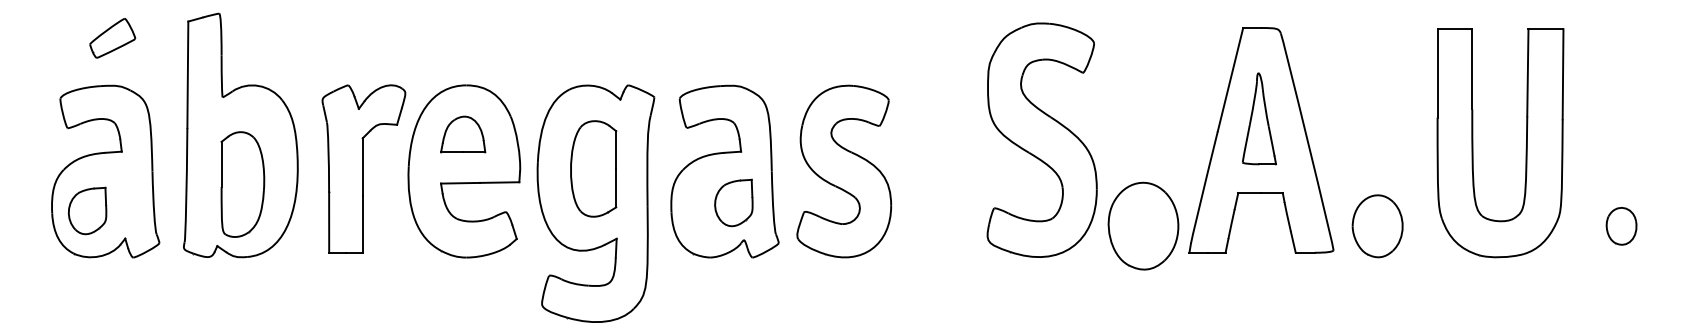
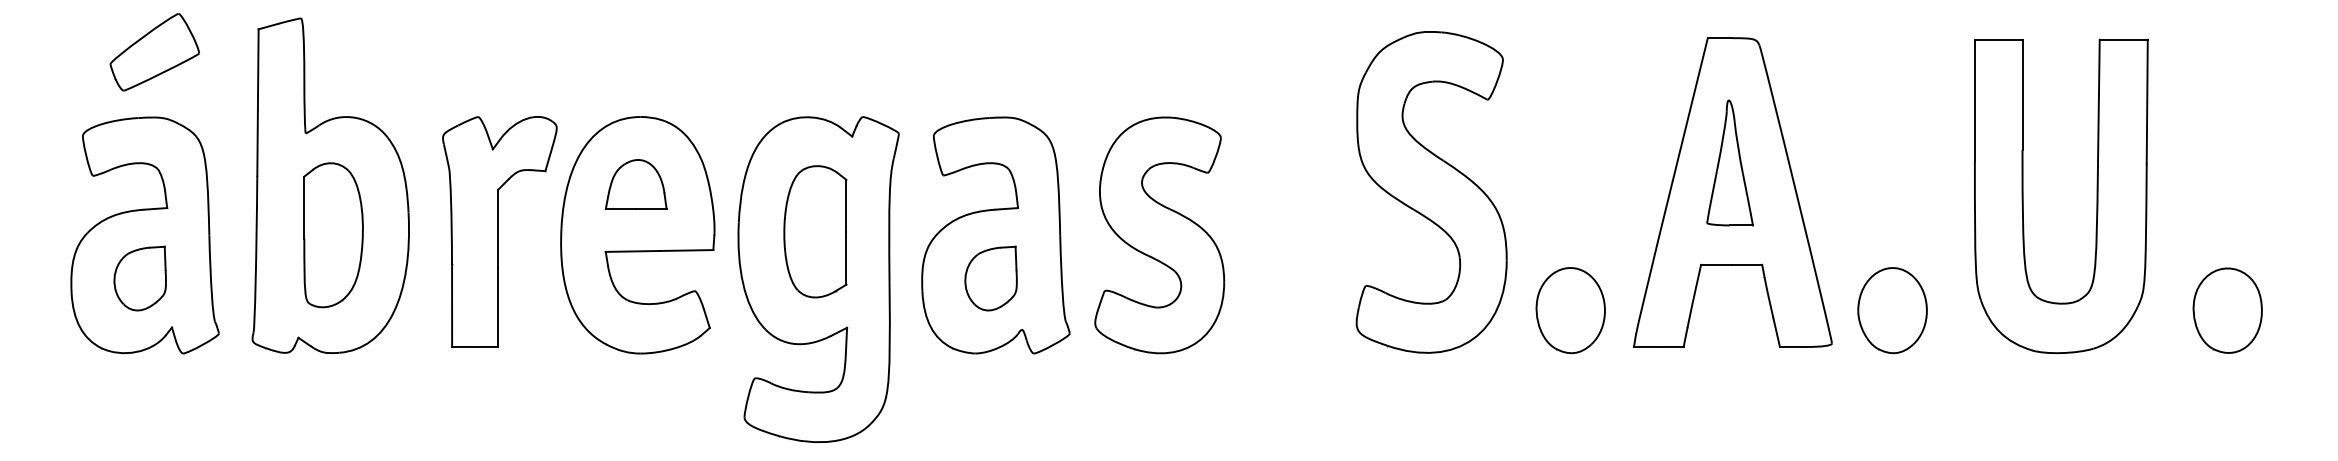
part: (112, 38) -> (154, 52), size x1.43
part: (242, 184) -> (333, 235), moved
part: (733, 202) -> (990, 278), moved
part: (87, 210) -> (139, 278), moved
part: (1143, 226) -> (1570, 310), size x0.71
part: (1621, 226) -> (2227, 310), size x1.67

